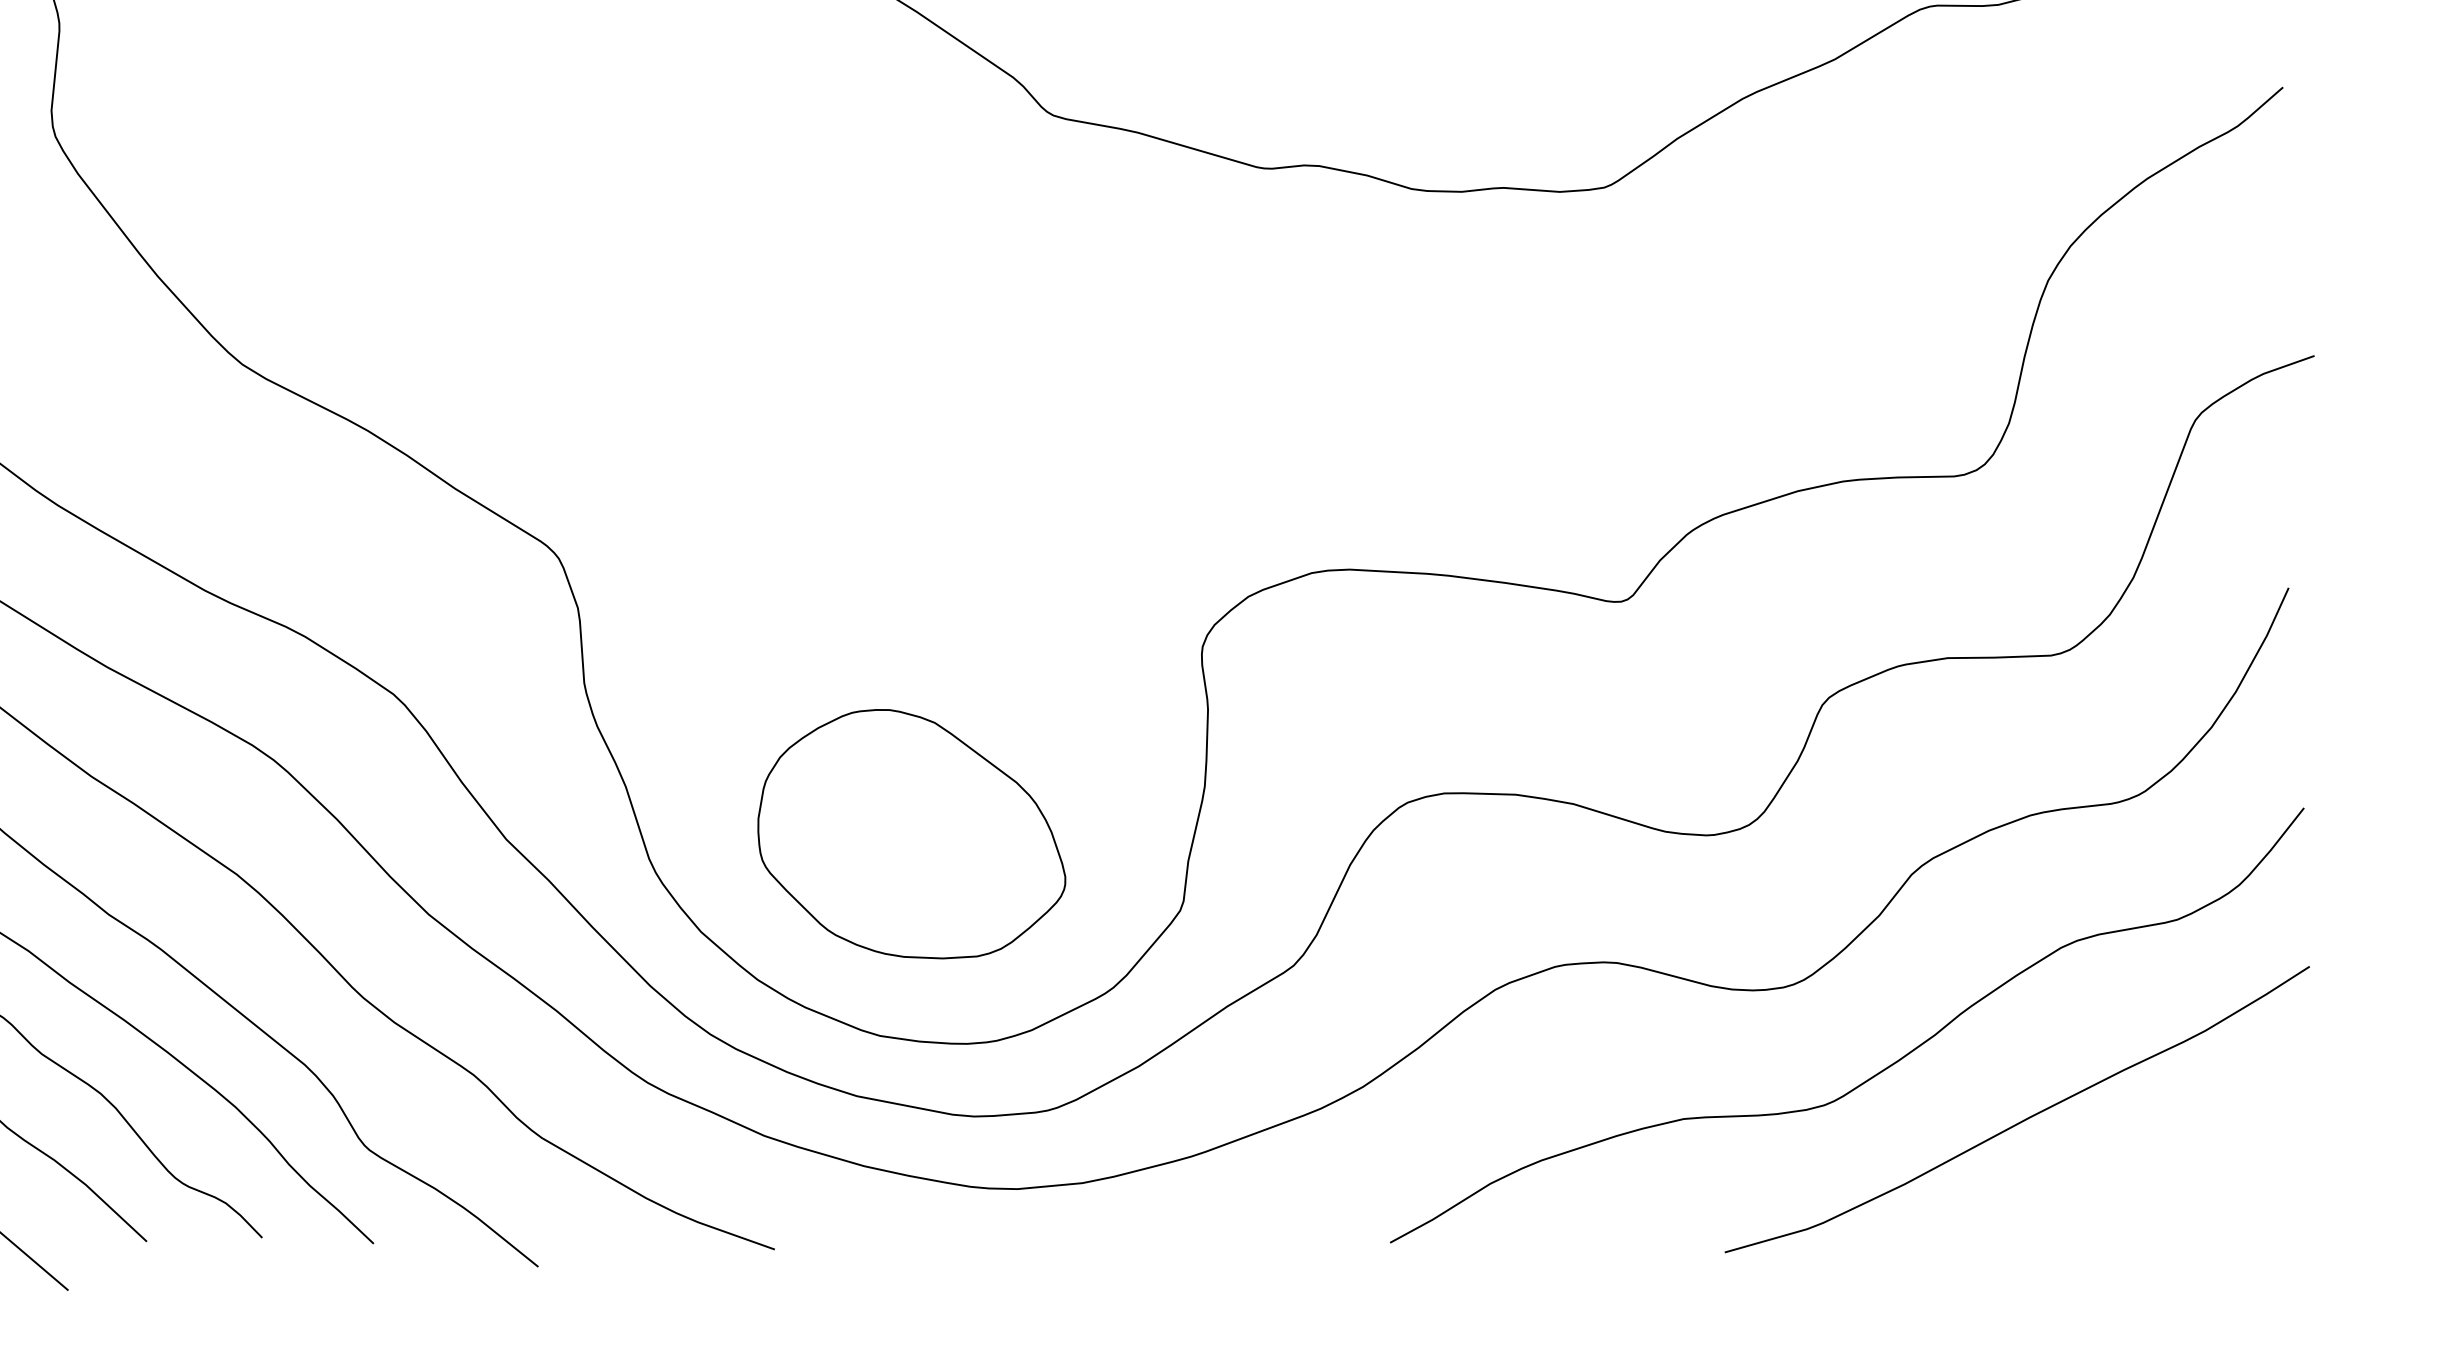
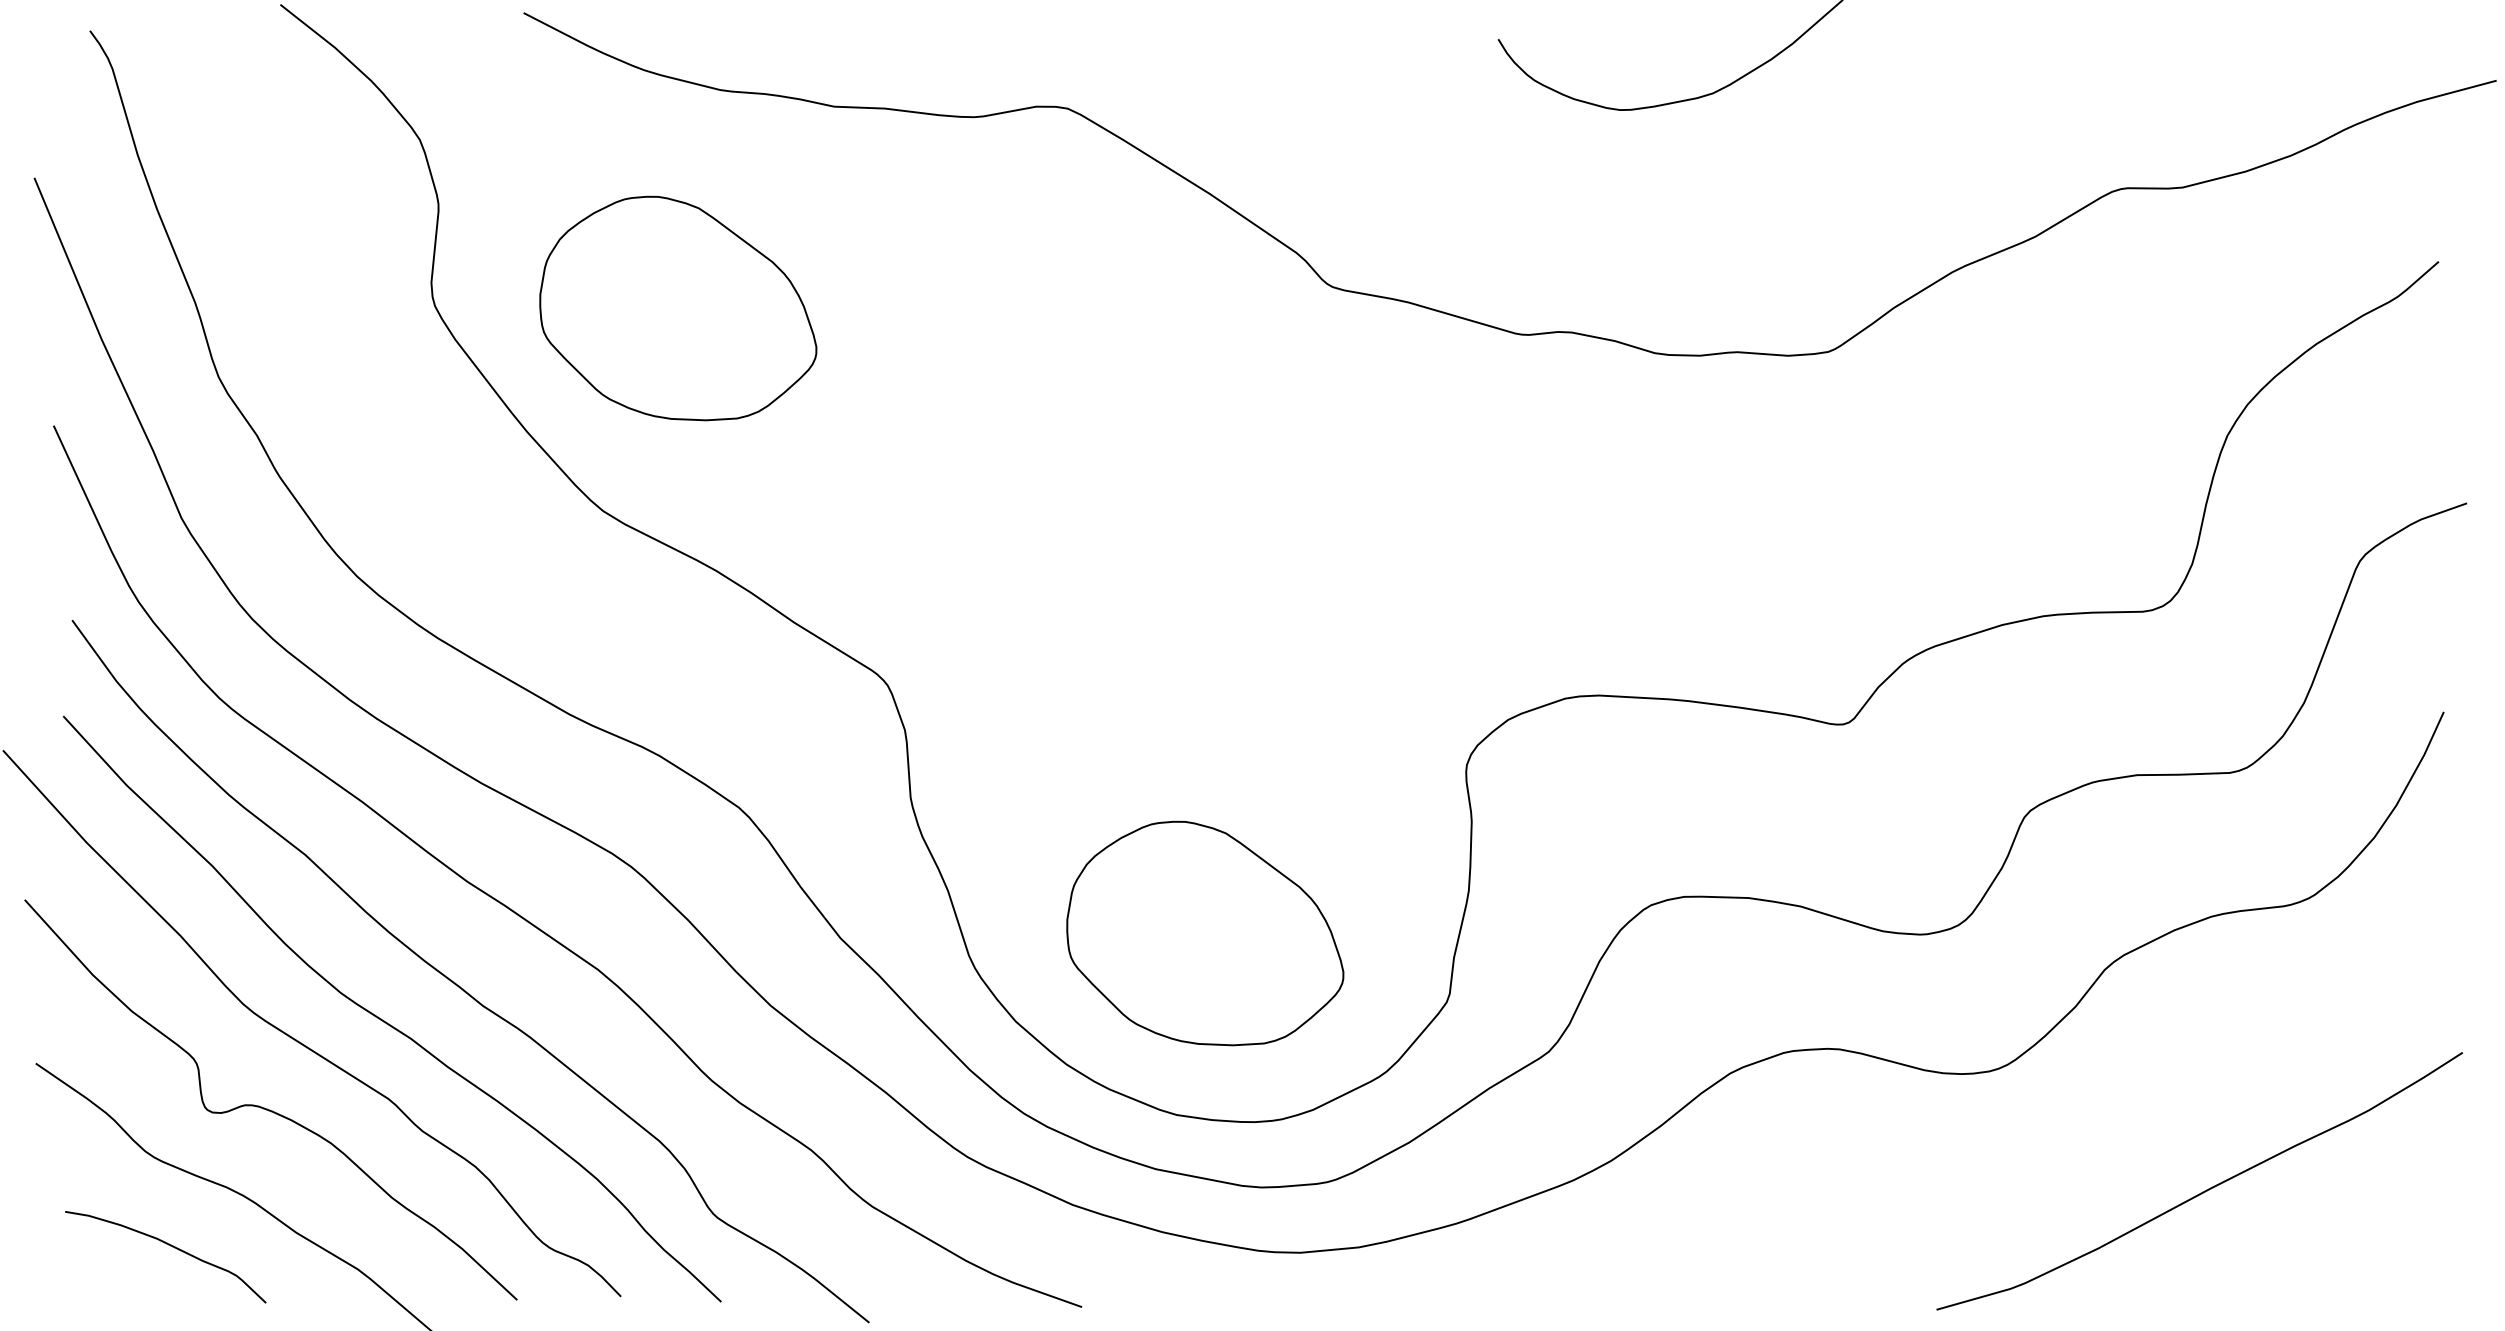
part: (326, 139) -> (678, 308), added
curve: (1877, 1073) -> (2073, 1148), removed

